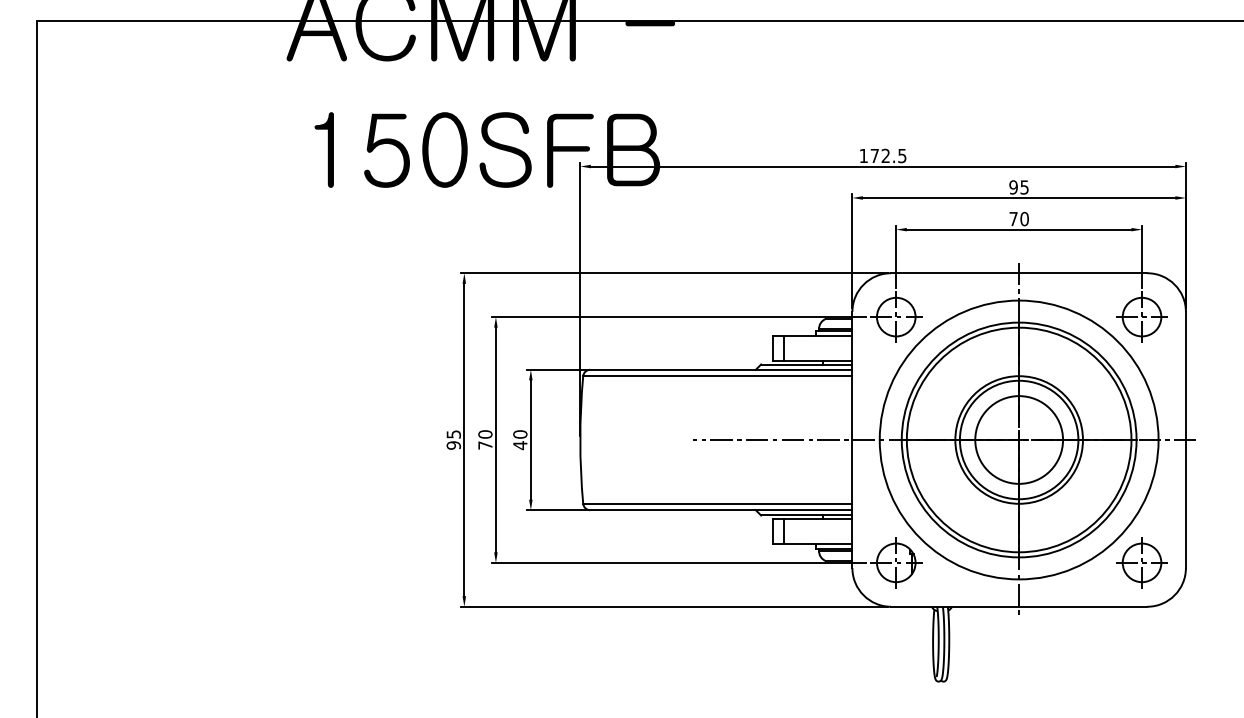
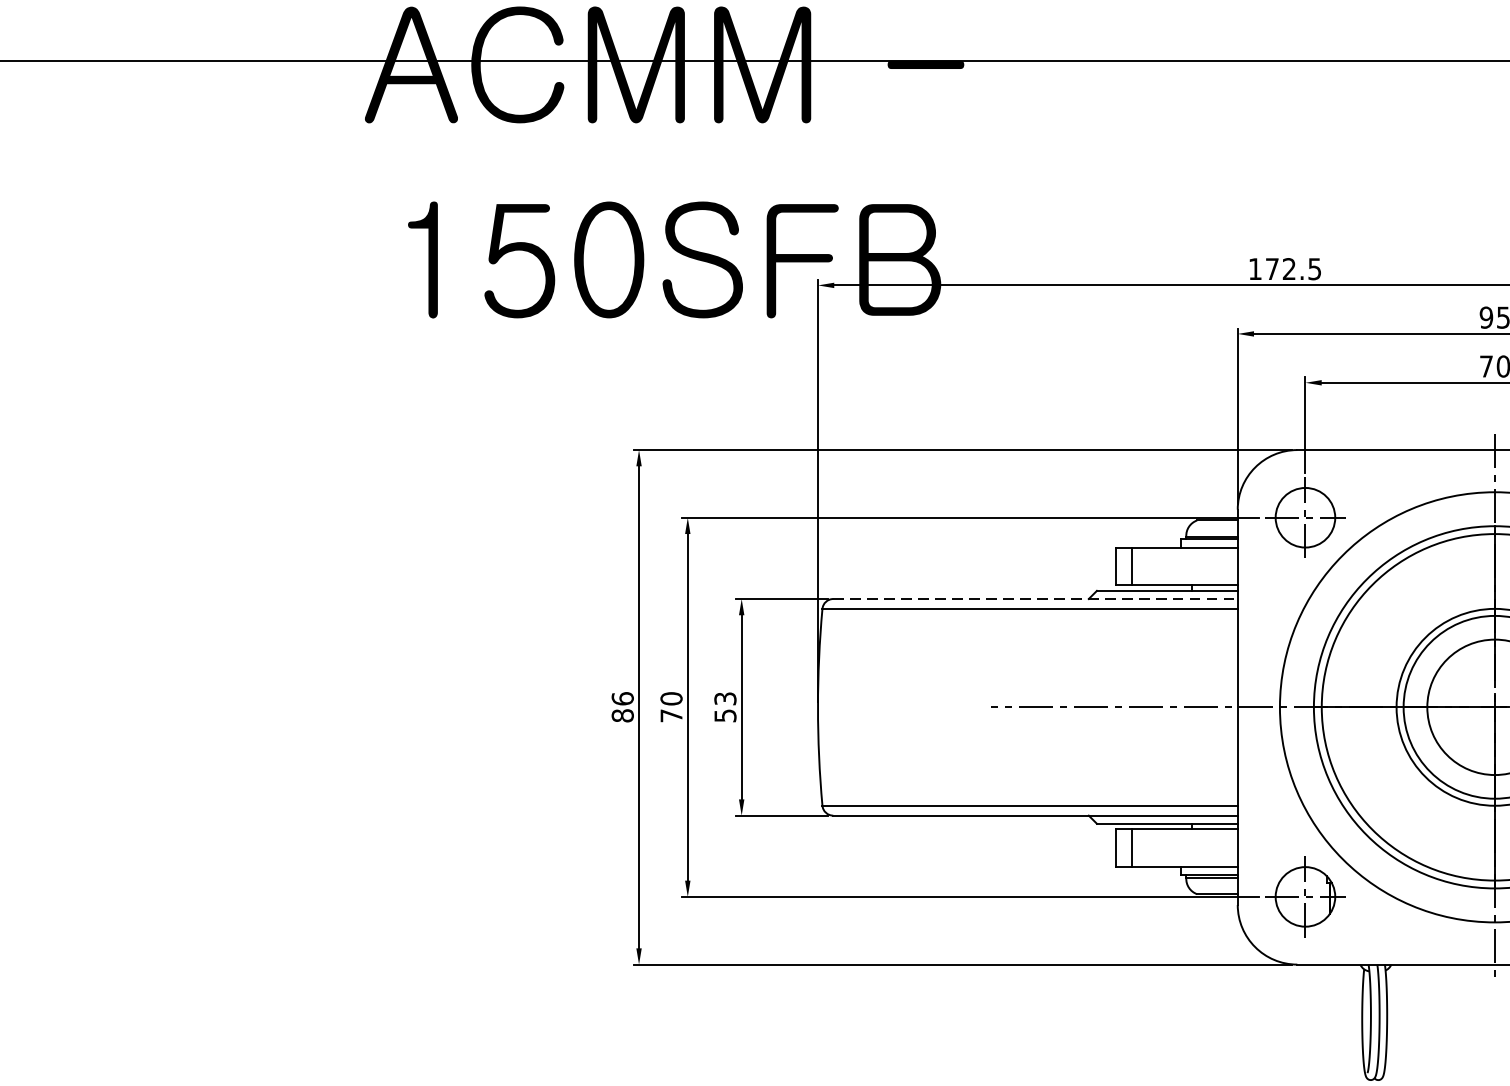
line: (721, 369) -> (1035, 598), solid -> dashed
text: (453, 439) -> (622, 706), 95 -> 86
text: (520, 440) -> (725, 708), 40 -> 53

